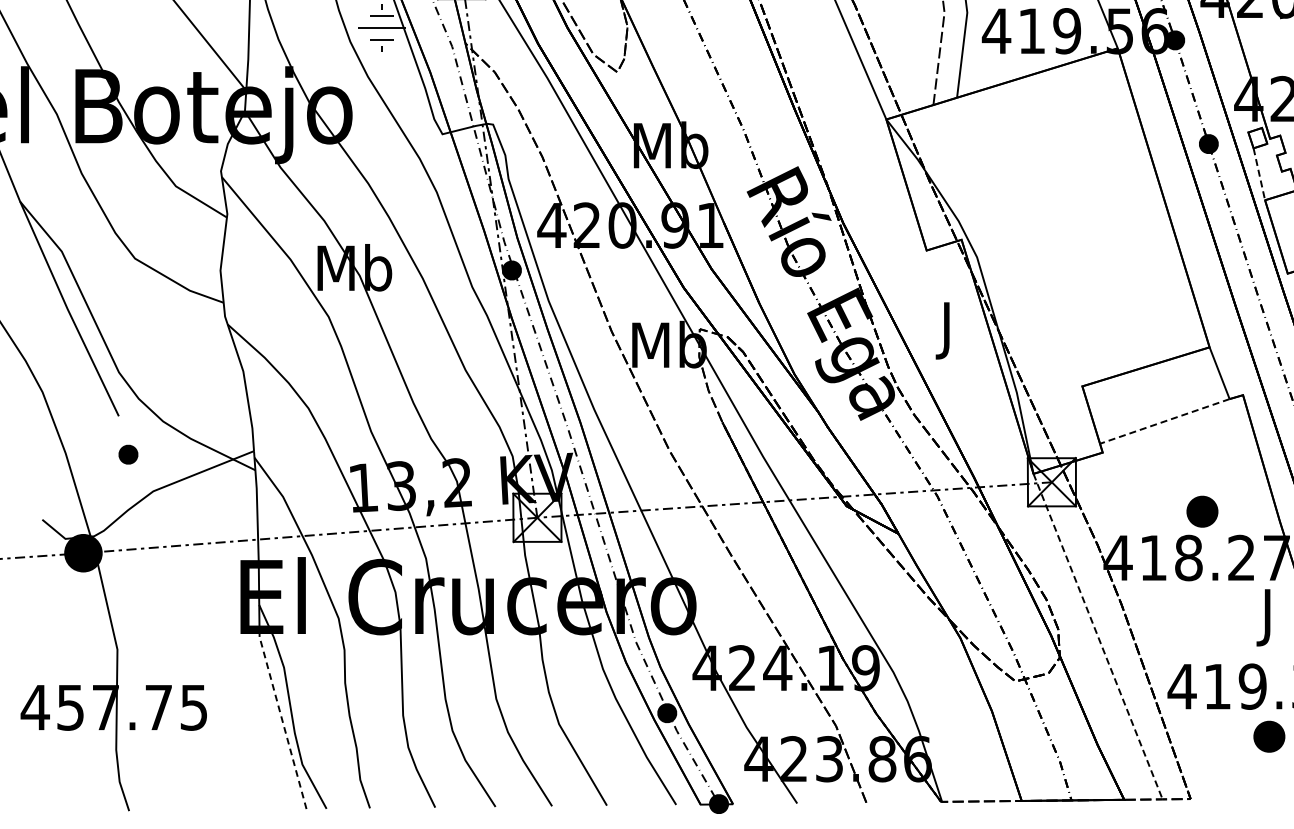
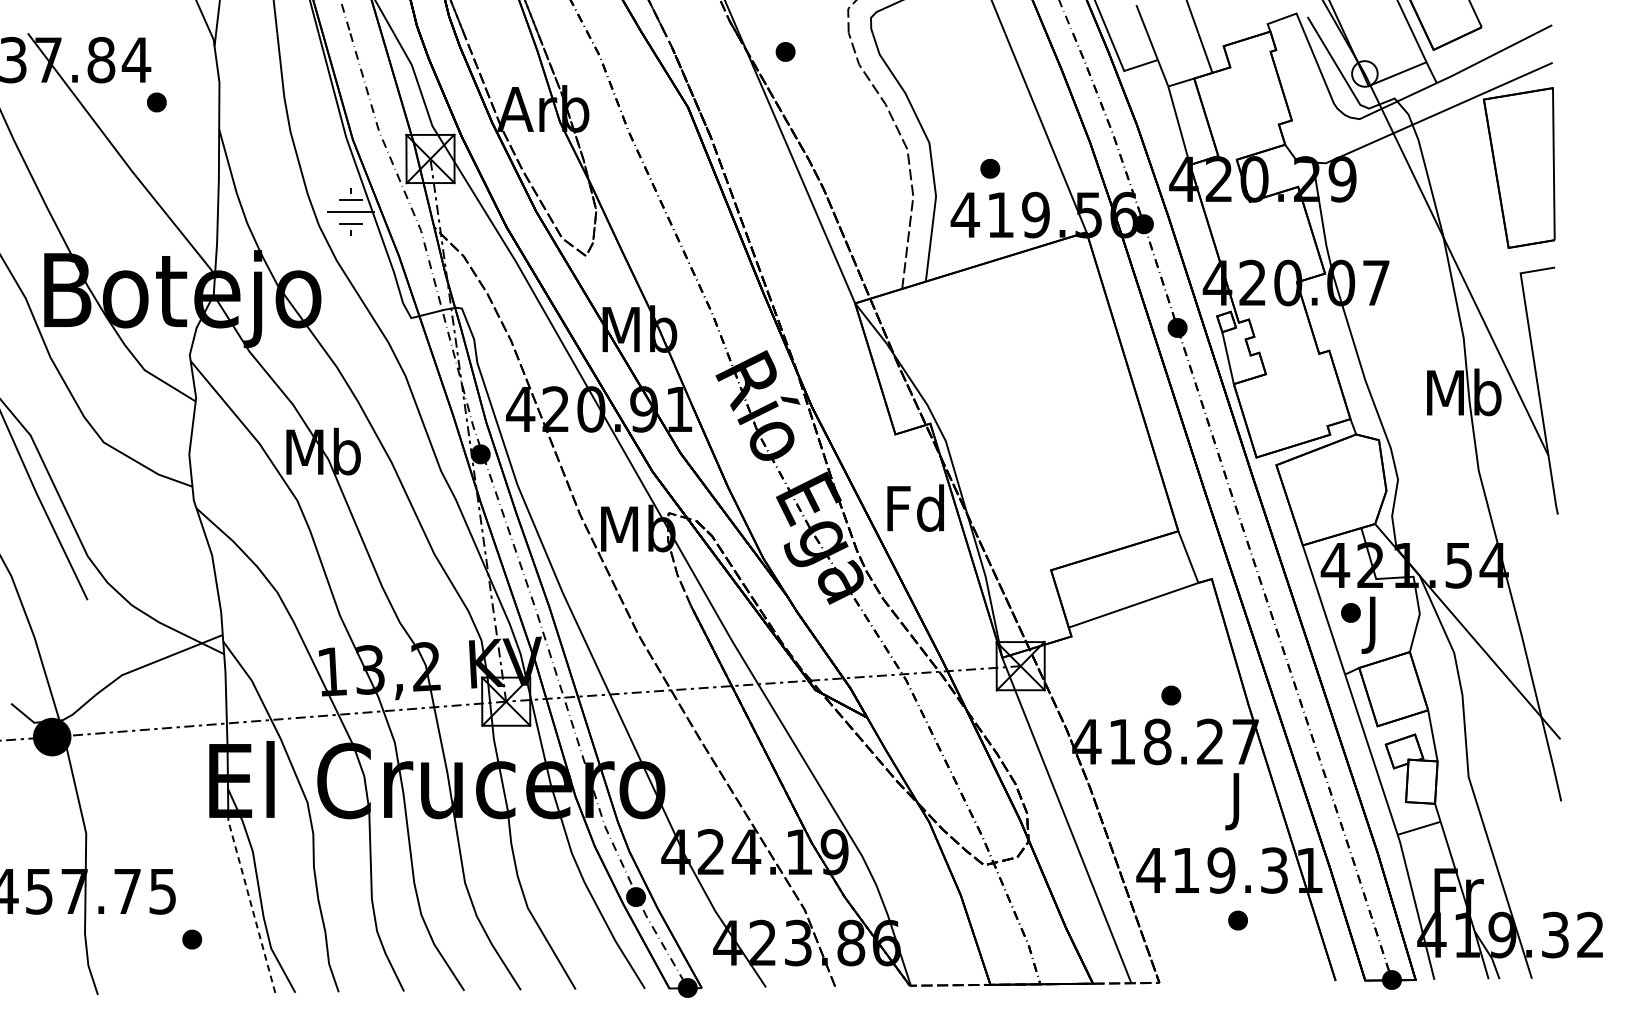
line: (1259, 174) -> (1228, 358), dashed -> solid
text: (946, 329) -> (915, 513), J -> Fd
line: (1164, 421) -> (1133, 605), dashed -> solid
part: (128, 454) -> (192, 939), moved
part: (1202, 511) -> (1171, 695), size x0.62
line: (1098, 636) -> (1067, 820), dashed -> solid
part: (1268, 736) -> (1237, 920), size x0.62

